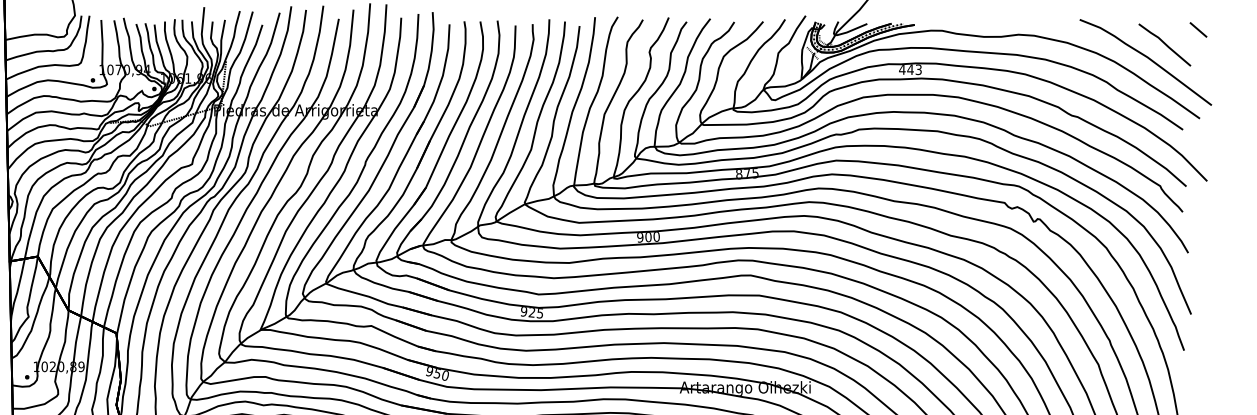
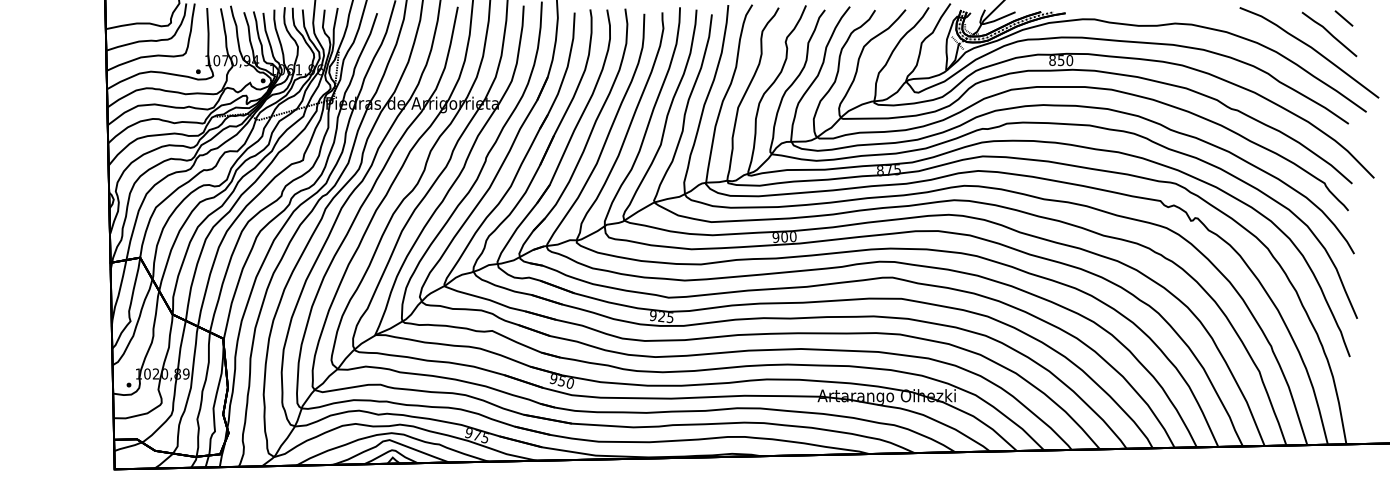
line: (1197, 29) -> (1343, 18), moved
text: (910, 69) -> (1061, 60), 443 -> 850

